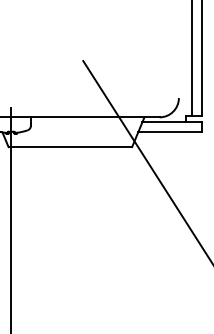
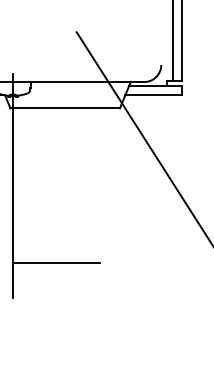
line: (60, 321) -> (56, 262), added

